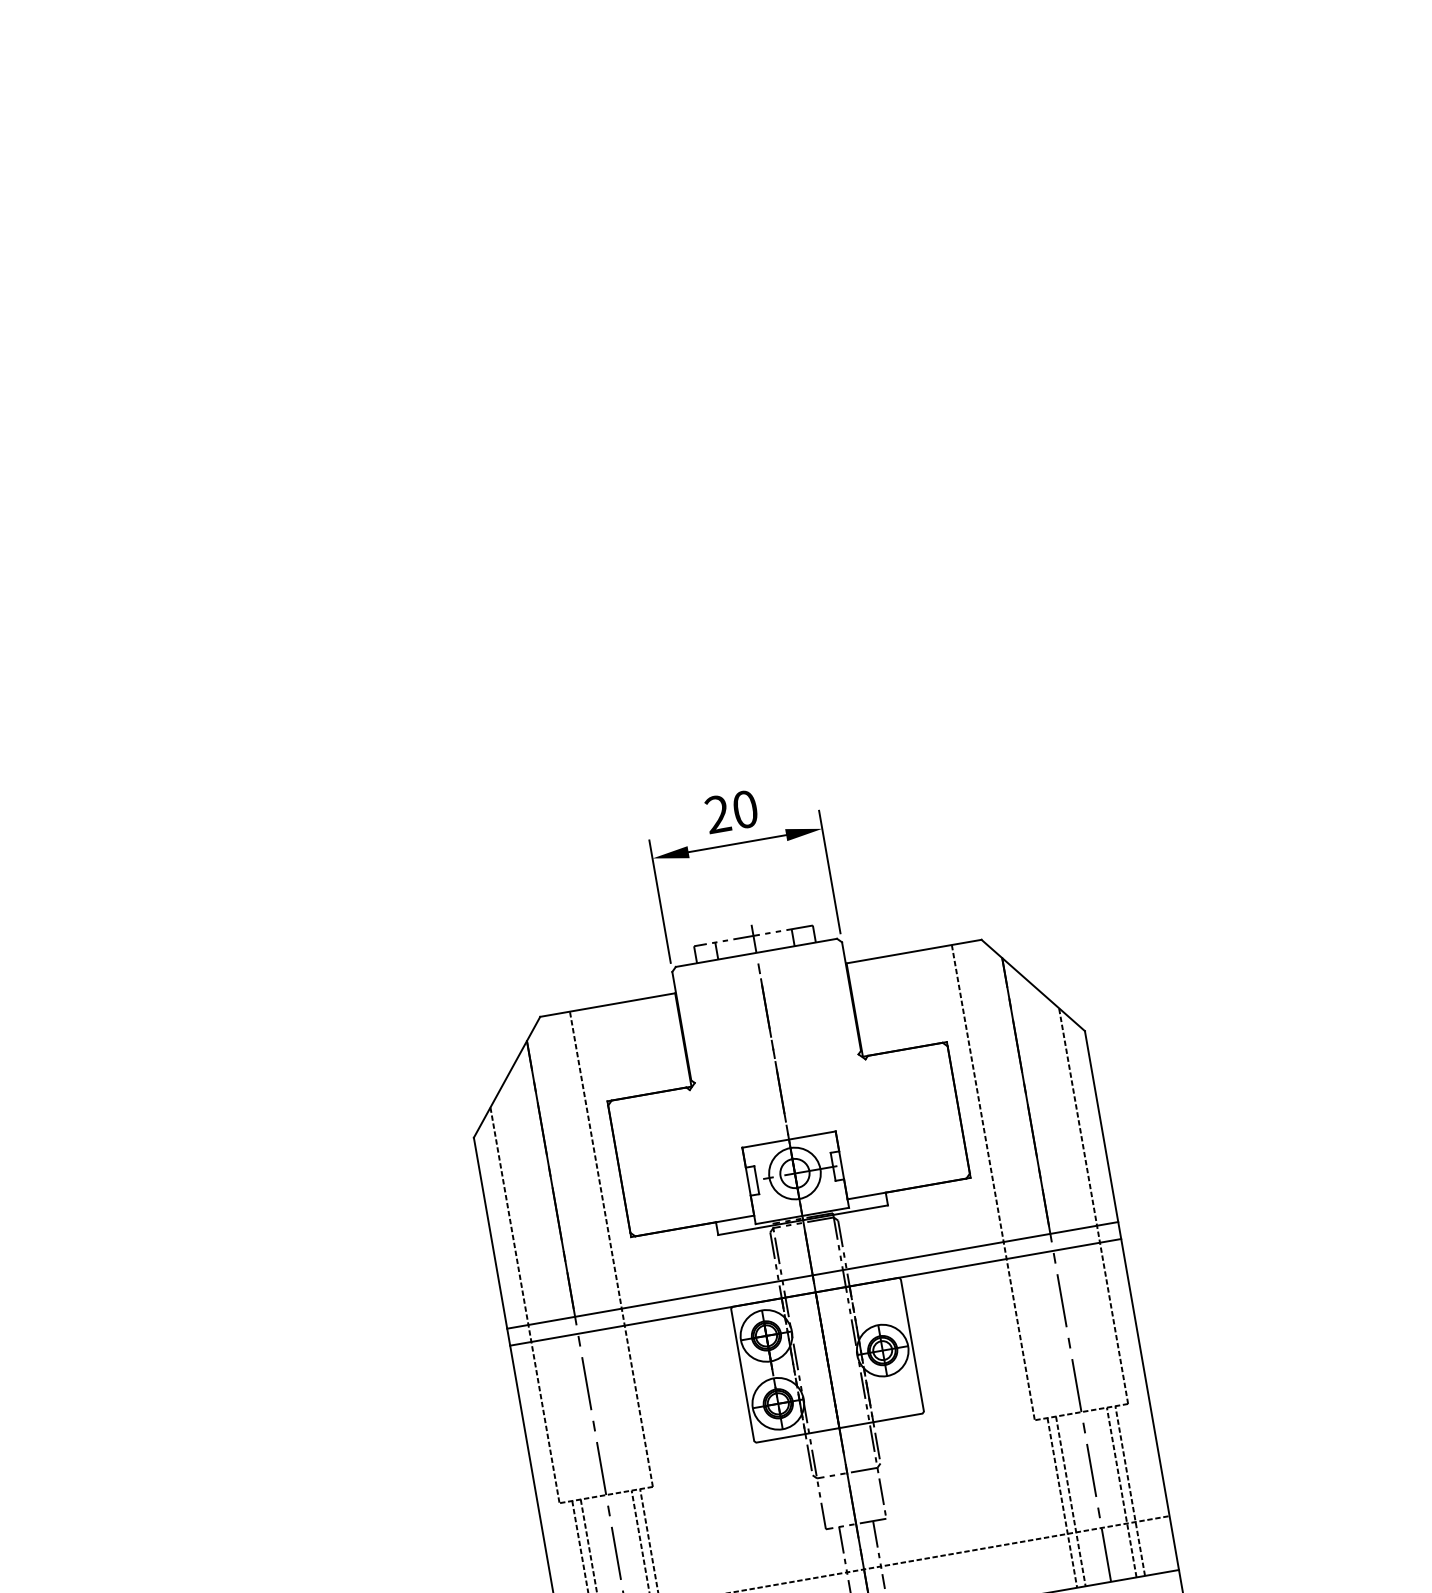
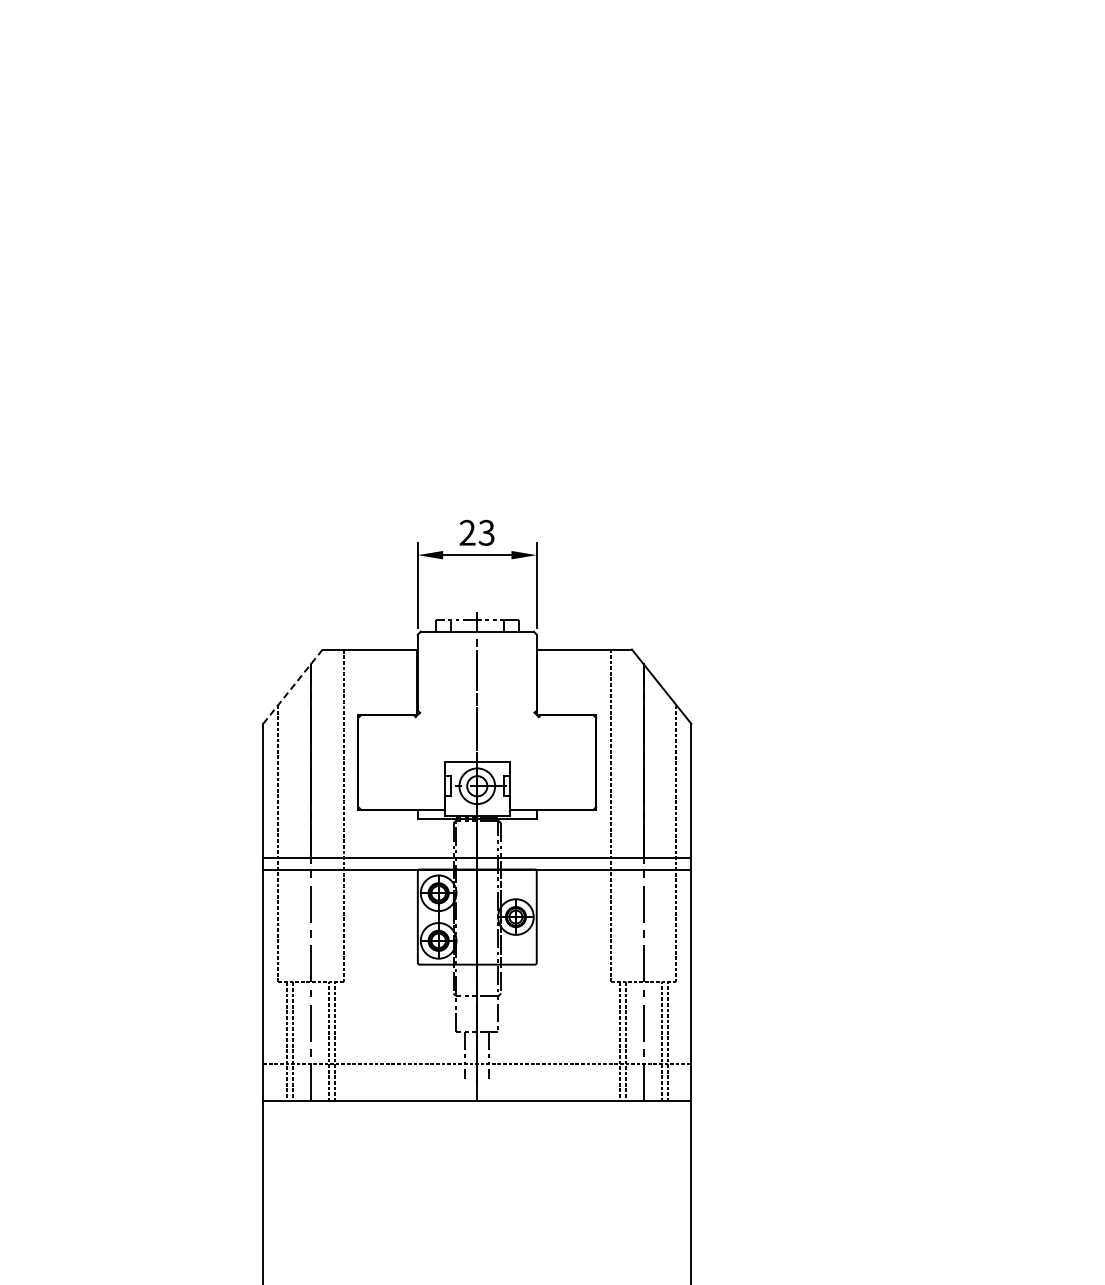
text: (744, 809) -> (486, 532), 20 -> 23
line: (506, 1077) -> (292, 686), solid -> dashed

